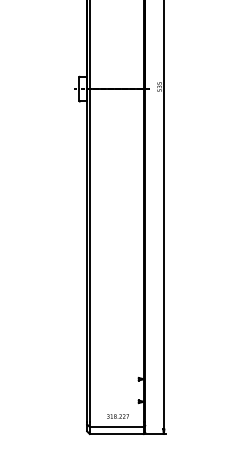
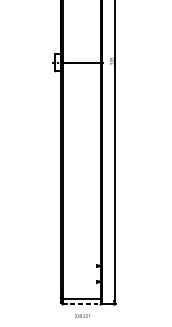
text: (117, 416) -> (82, 316), moved
line: (117, 434) -> (82, 304), solid -> dashed

